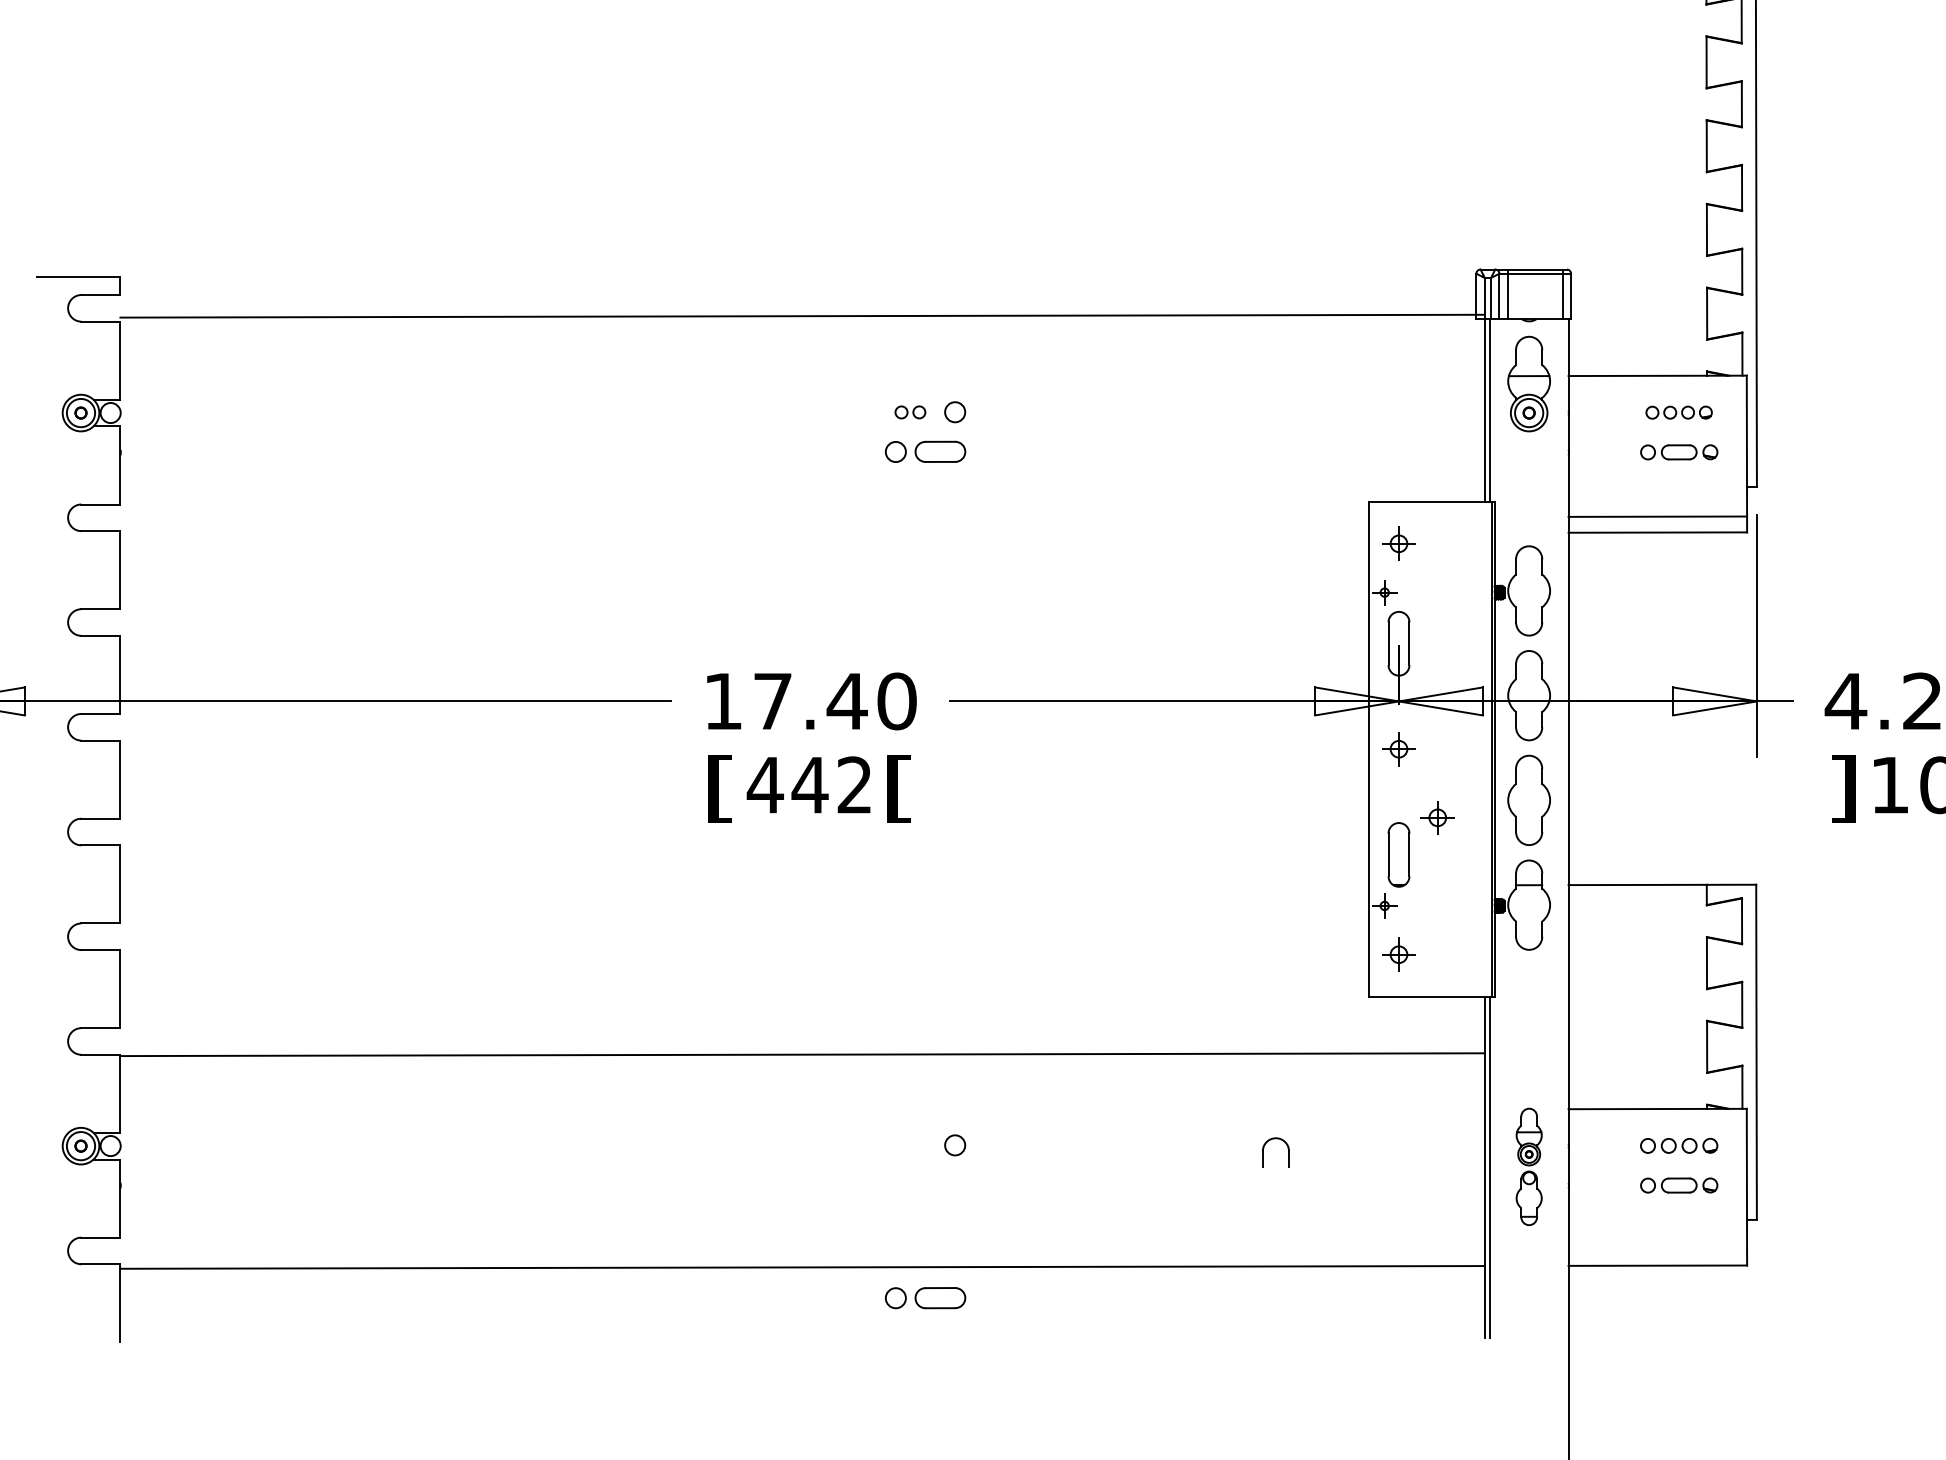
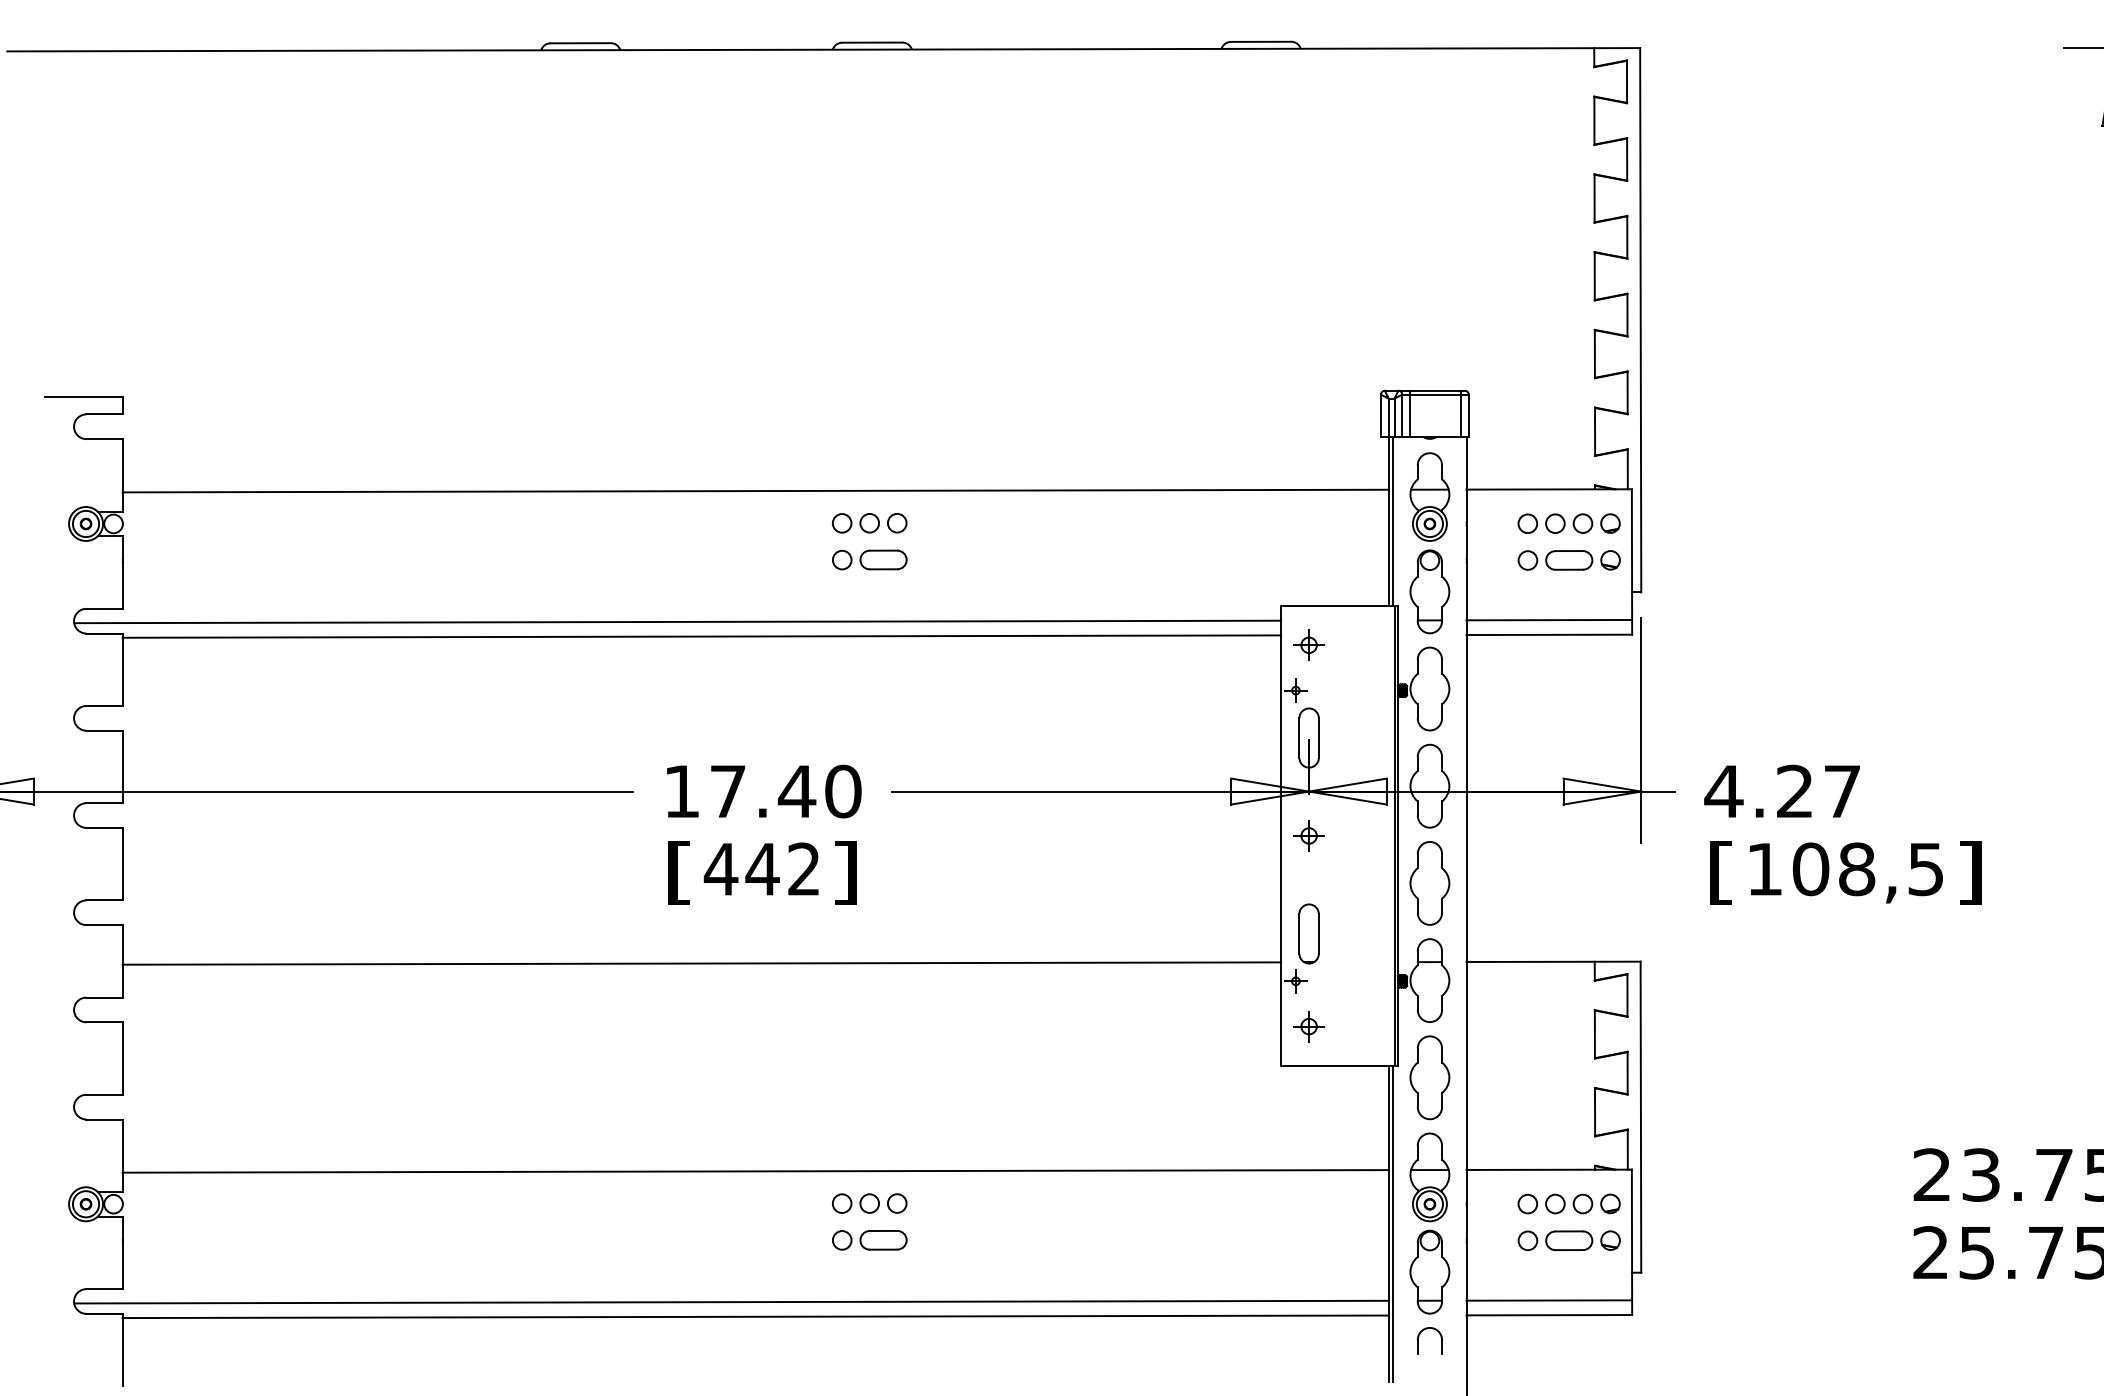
line: (802, 315) -> (755, 490), moved
part: (910, 412) -> (855, 523), size x1.67
part: (1678, 412) -> (1568, 523), size x1.67
part: (1678, 452) -> (1568, 560), size x1.43
part: (1528, 485) -> (1429, 591), added
line: (718, 518) -> (677, 621), added
line: (744, 534) -> (701, 636), added
text: (899, 788) -> (845, 872), [ -> ]
text: (1843, 788) -> (1721, 872), ] -> [
part: (1437, 817) -> (1344, 899), removed
line: (744, 886) -> (701, 963), added
part: (1528, 1009) -> (1429, 1077), added
line: (802, 1054) -> (755, 1171), moved
part: (910, 1145) -> (855, 1203), added
part: (1678, 1145) -> (1568, 1203), size x1.43
part: (1264, 1147) -> (1419, 1336), moved
part: (1528, 1166) -> (1429, 1223), size x1.67
part: (1678, 1185) -> (1568, 1240), size x1.43
line: (1658, 1249) -> (1549, 1300), added
line: (776, 1250) -> (731, 1301), added
part: (925, 1298) -> (869, 1240), moved

